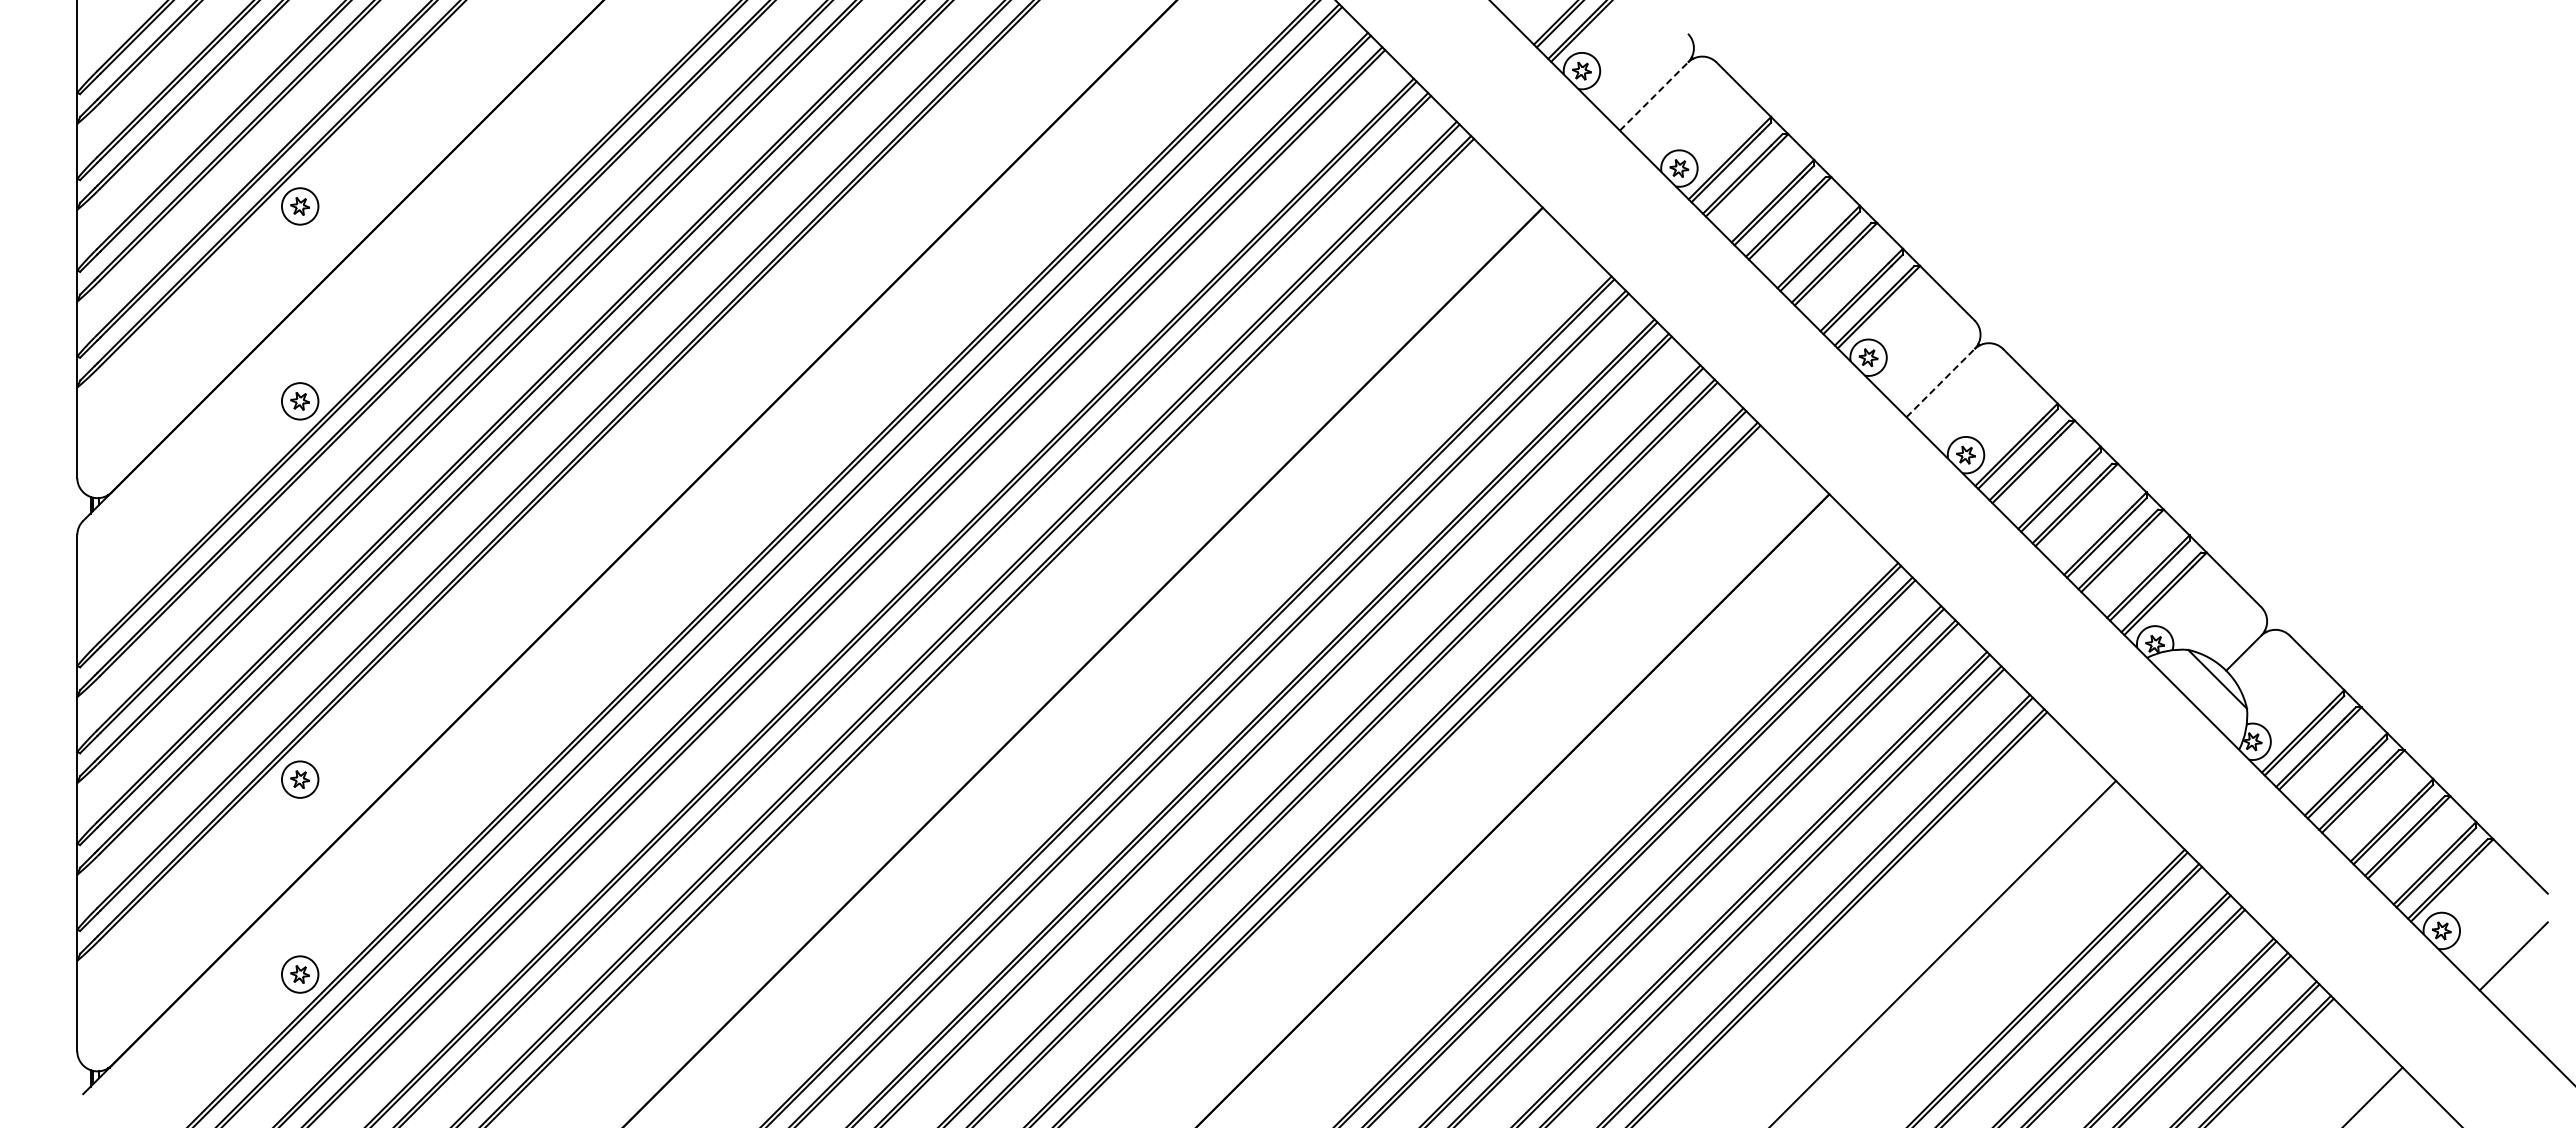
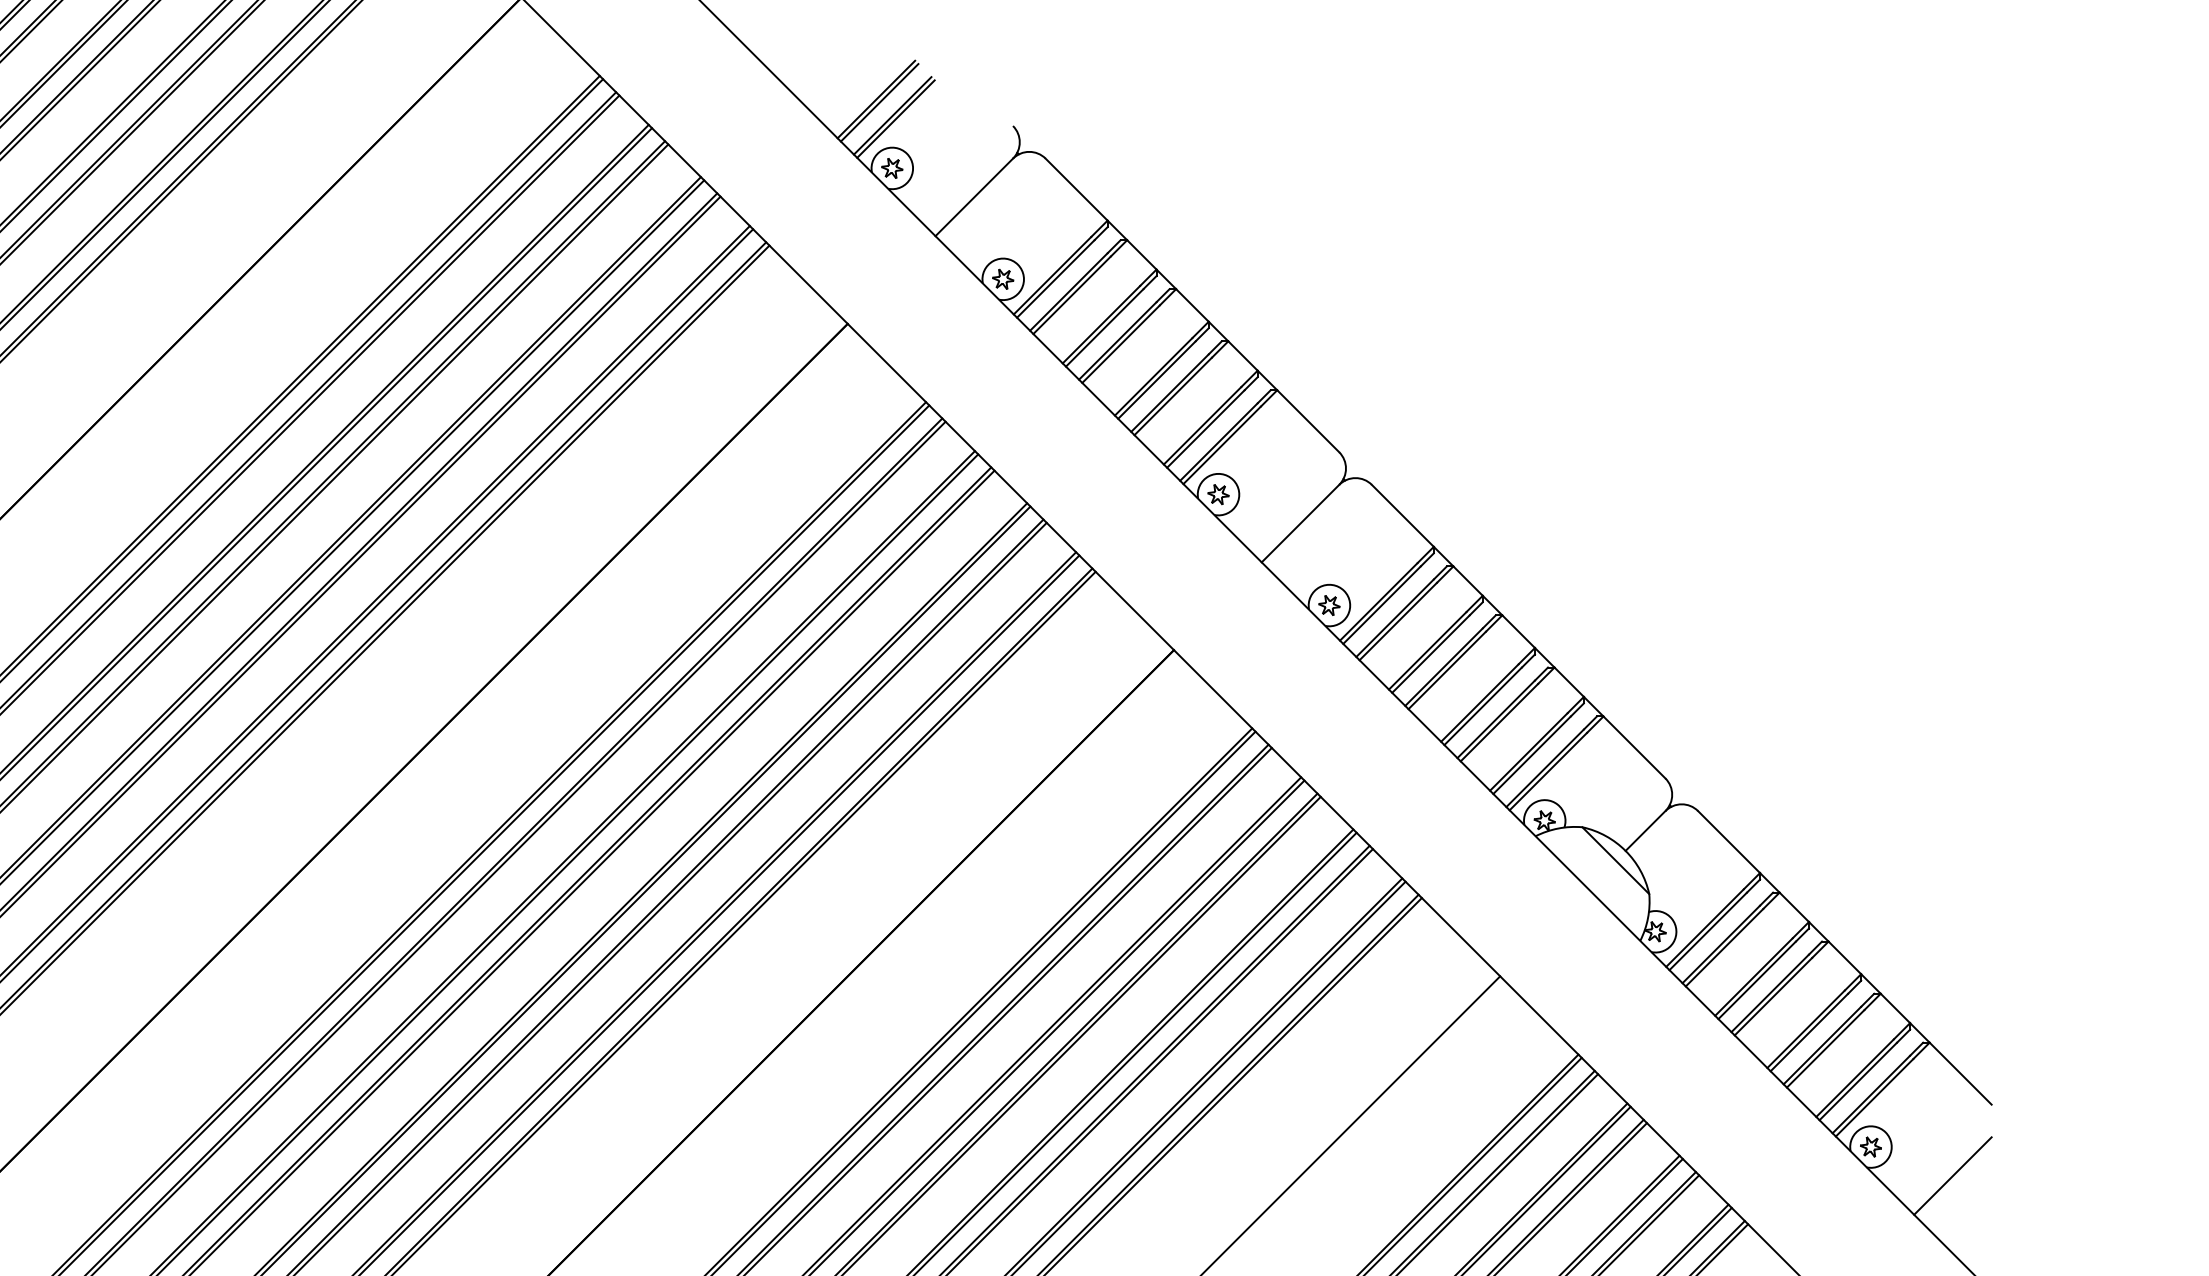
line: (1654, 96) -> (974, 197), dashed -> solid
line: (1940, 382) -> (1300, 522), dashed -> solid

